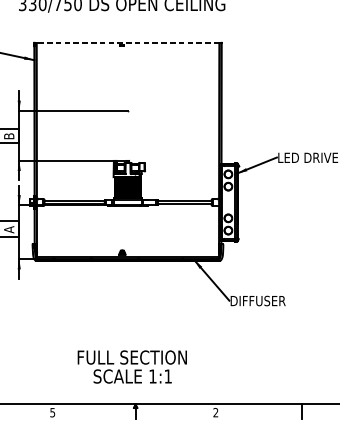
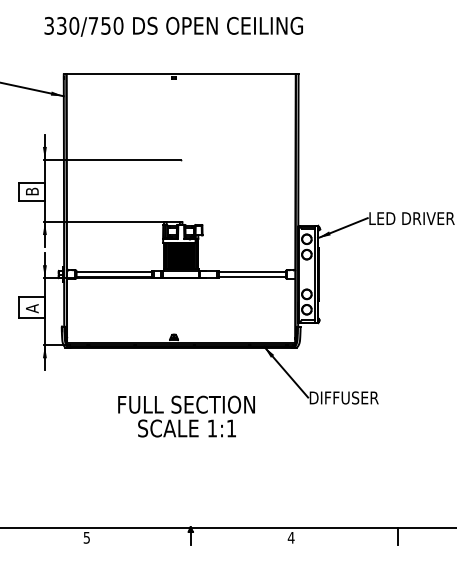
line: (128, 42) -> (181, 74), dashed -> solid
text: (132, 366) -> (186, 416), moved
text: (215, 412) -> (290, 537), 2 -> 4

